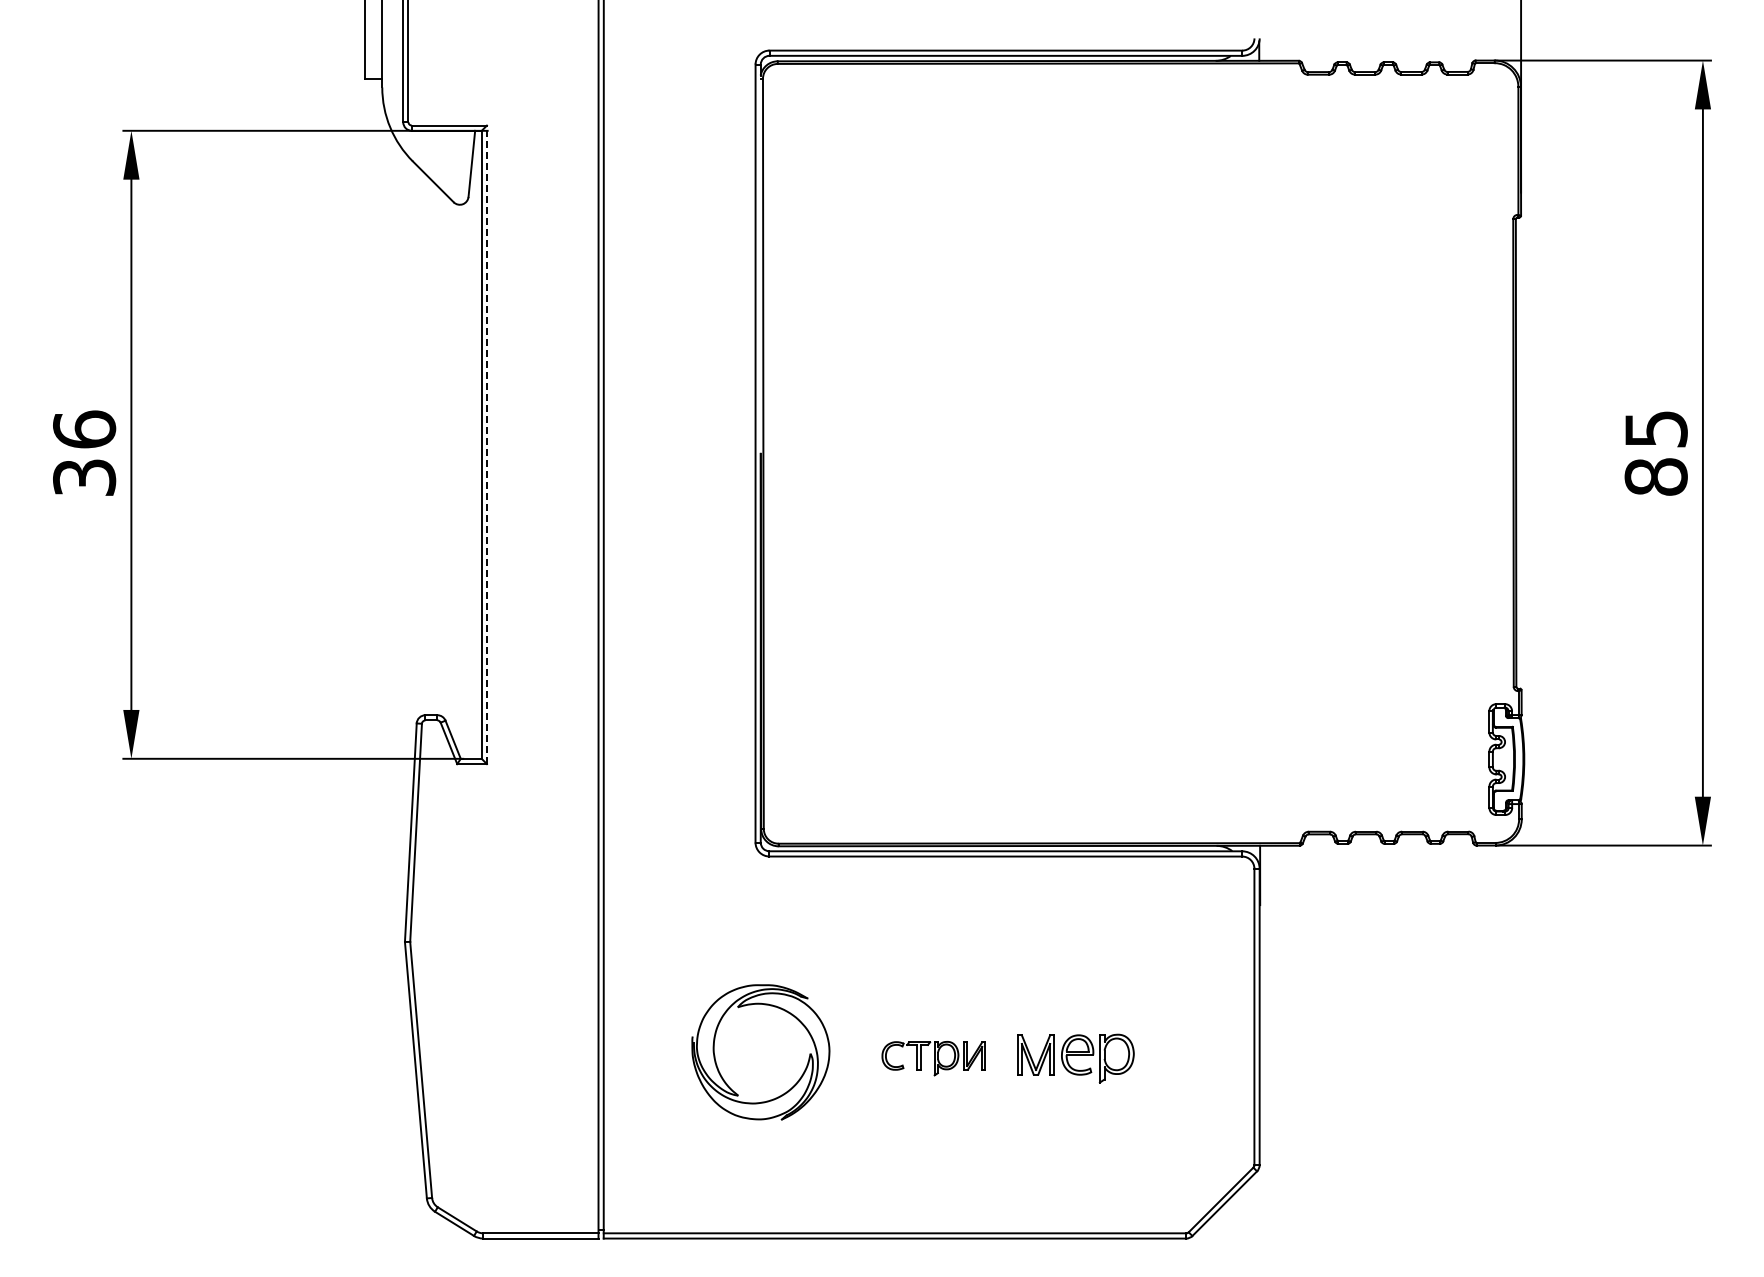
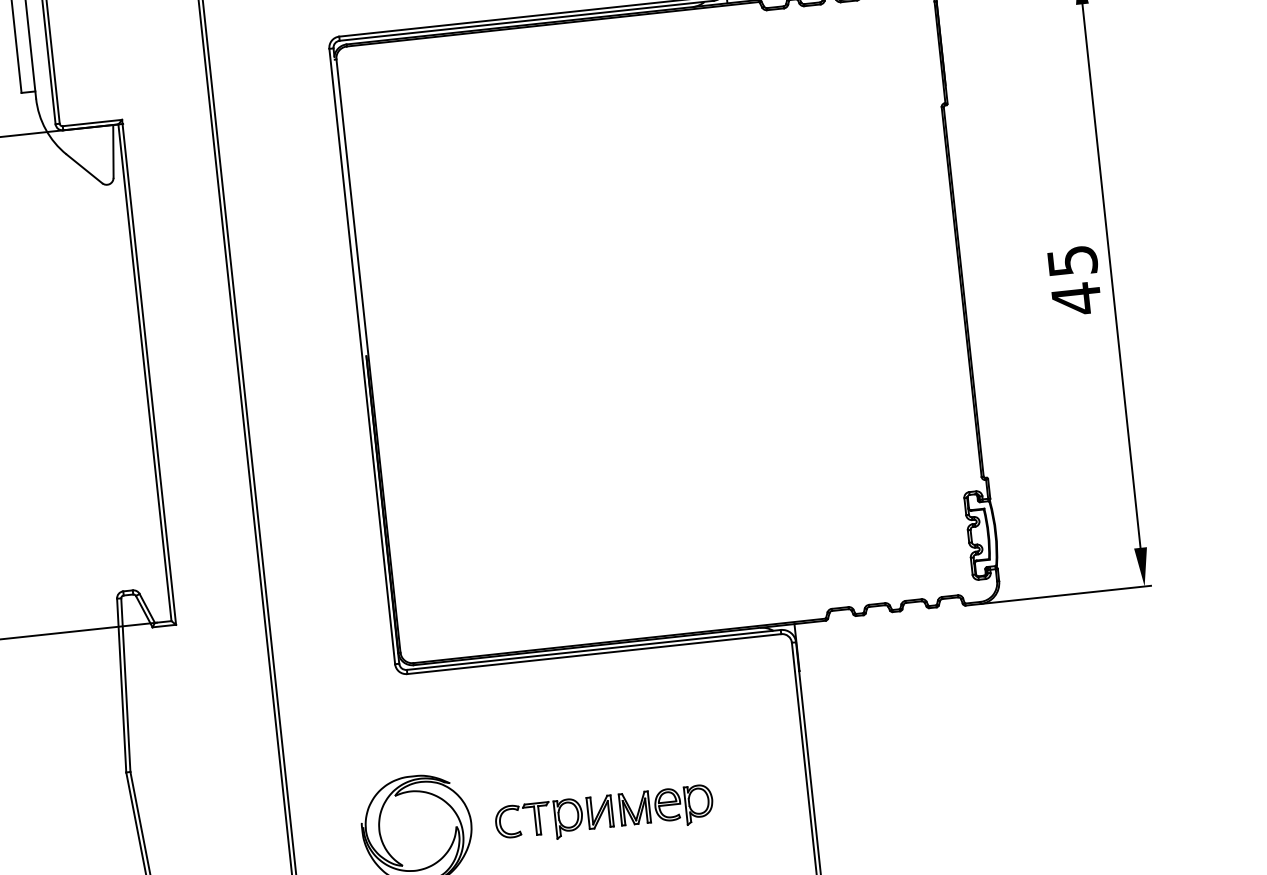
line: (486, 444) -> (148, 372), dashed -> solid
text: (1655, 477) -> (1076, 299), 85 -> 45
part: (933, 1058) -> (554, 819), size x1.43

